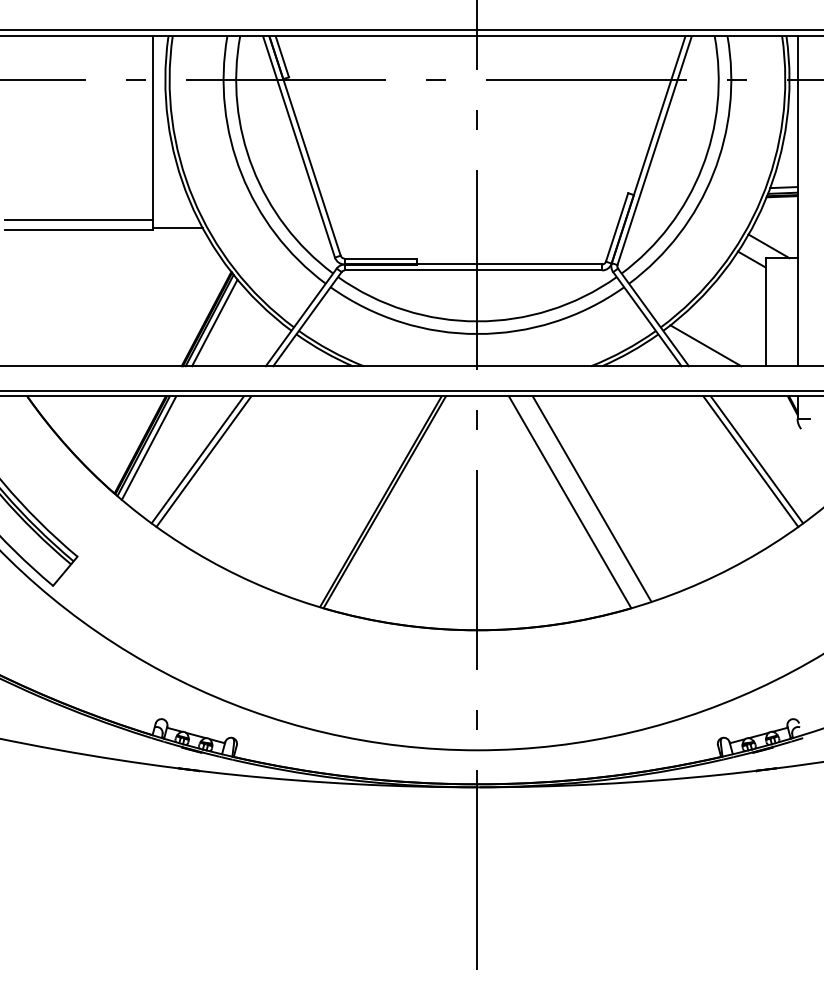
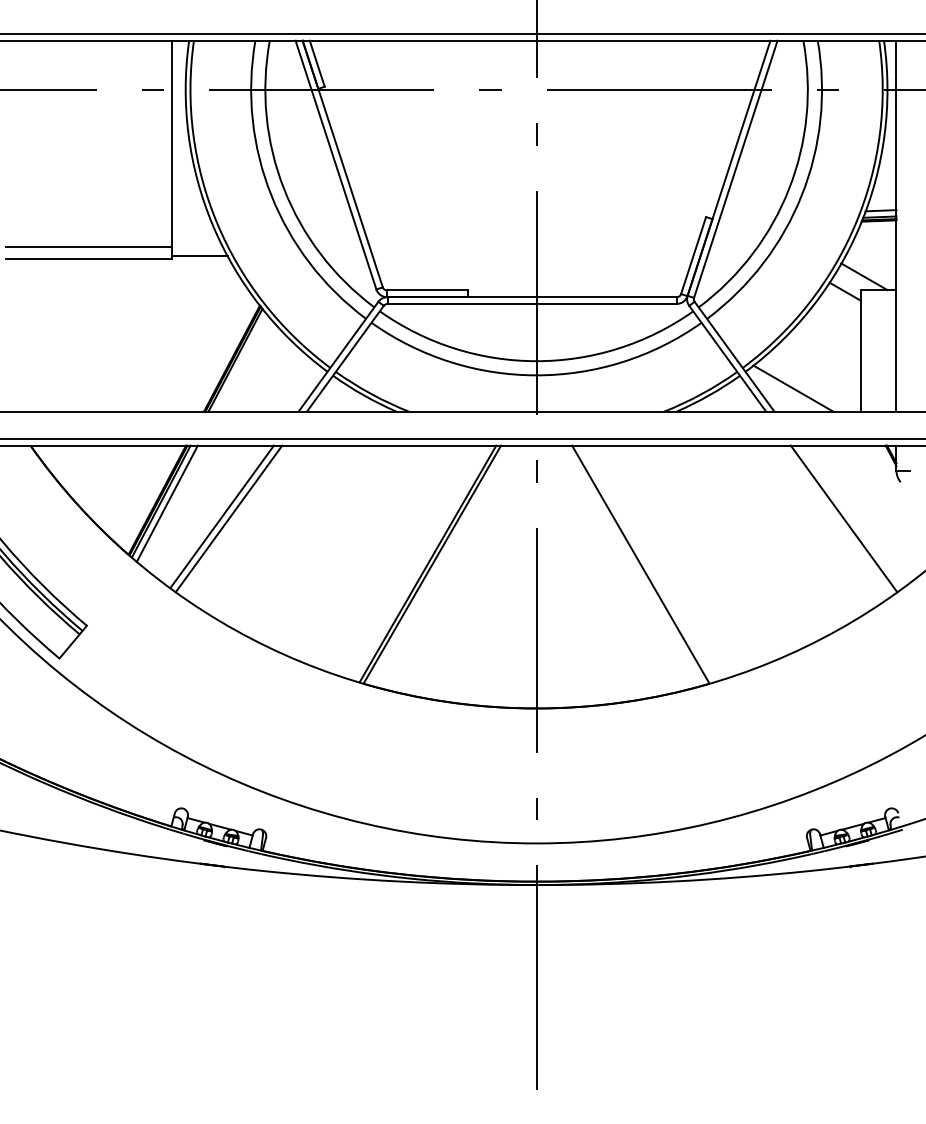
line: (214, 322) -> (240, 362), removed
line: (756, 459) -> (850, 516), removed
line: (592, 498) -> (665, 560), removed

